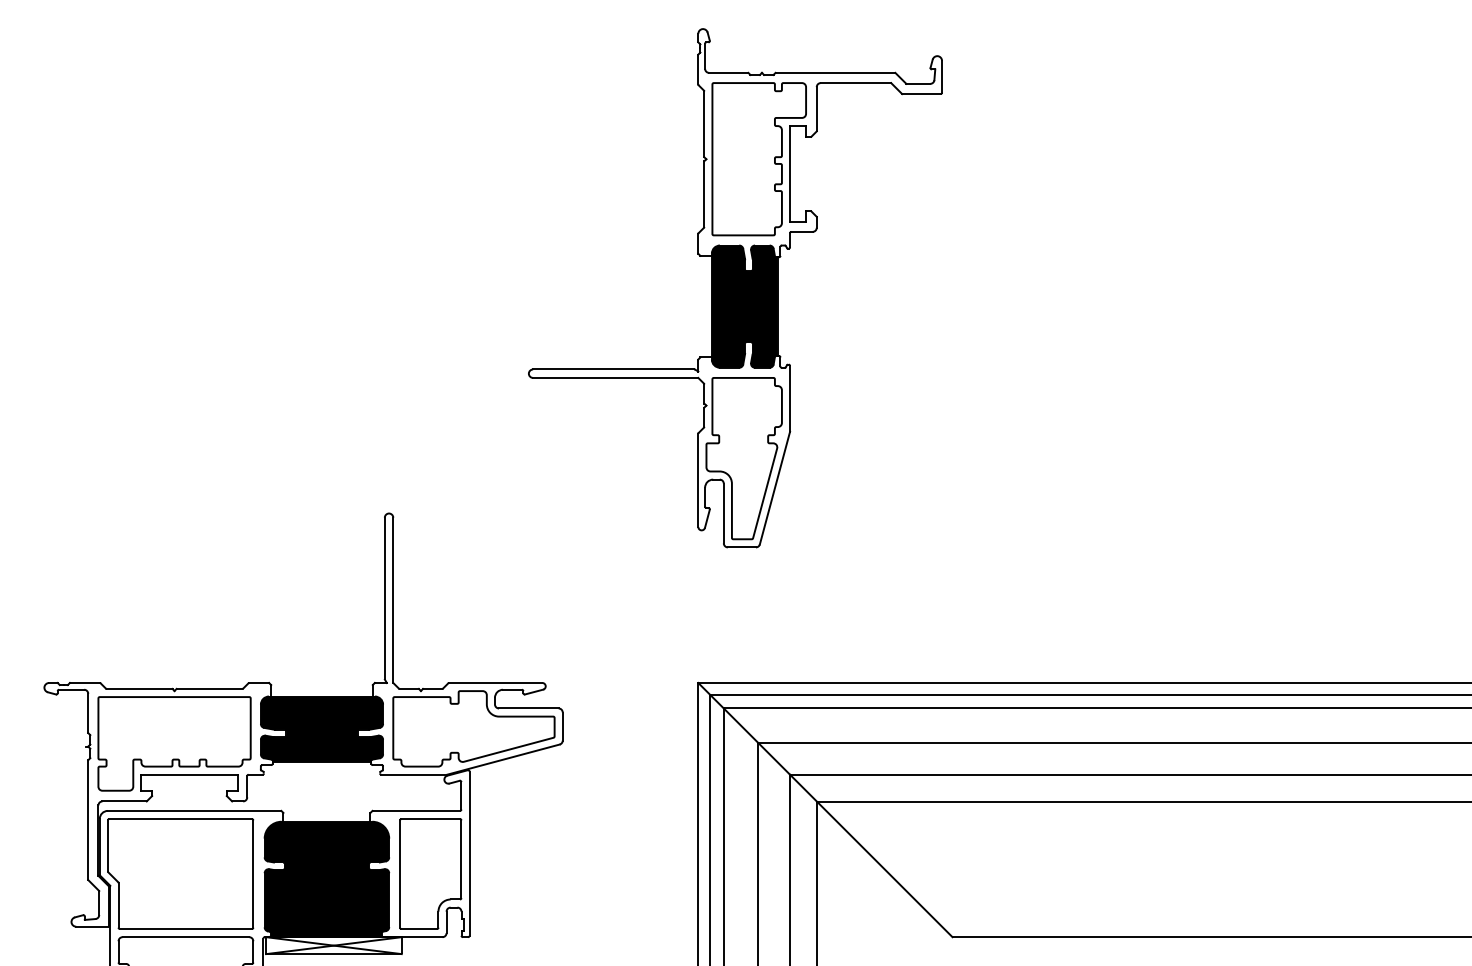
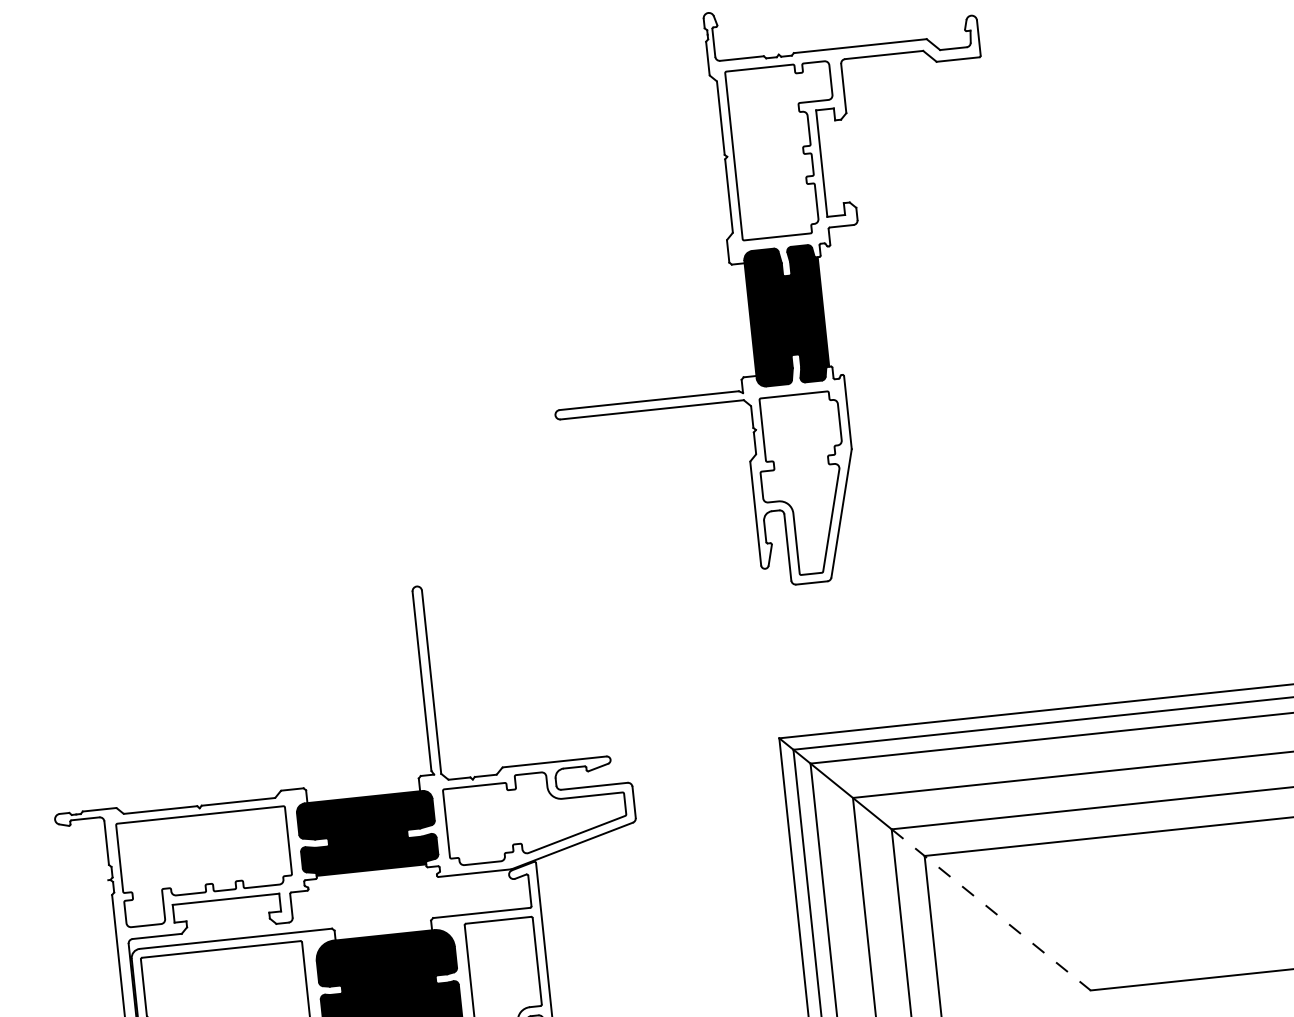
line: (871, 855) -> (991, 909), solid -> dashed

